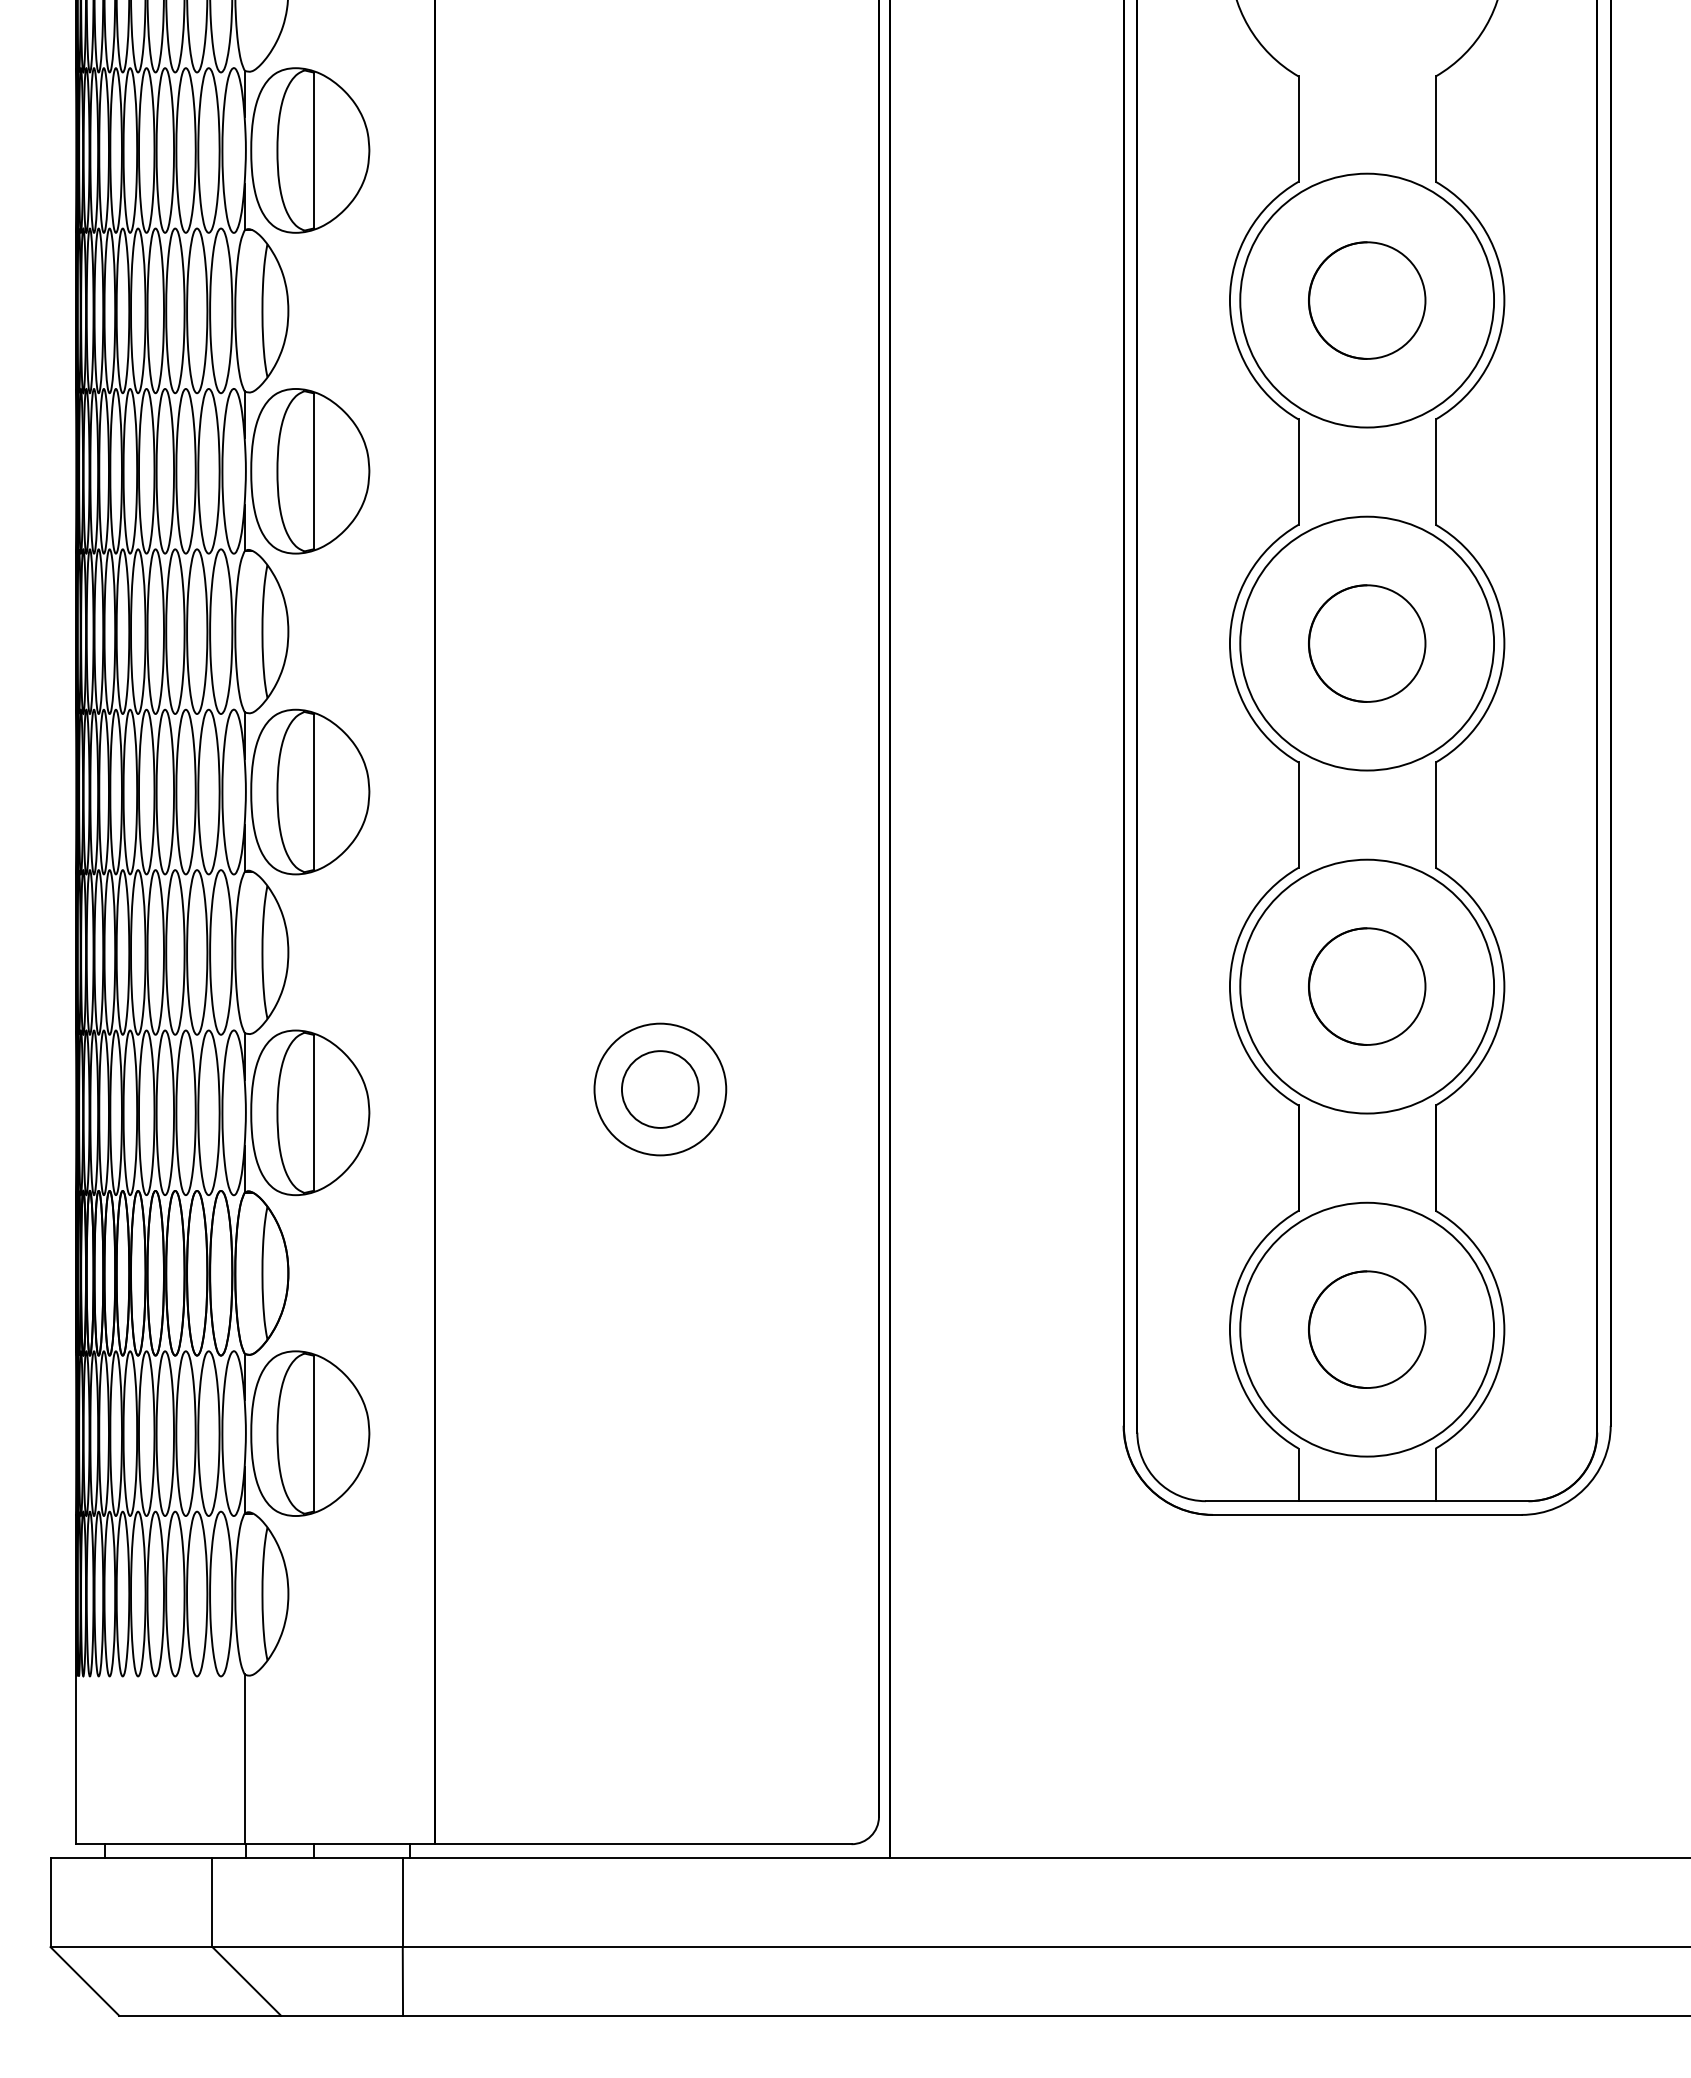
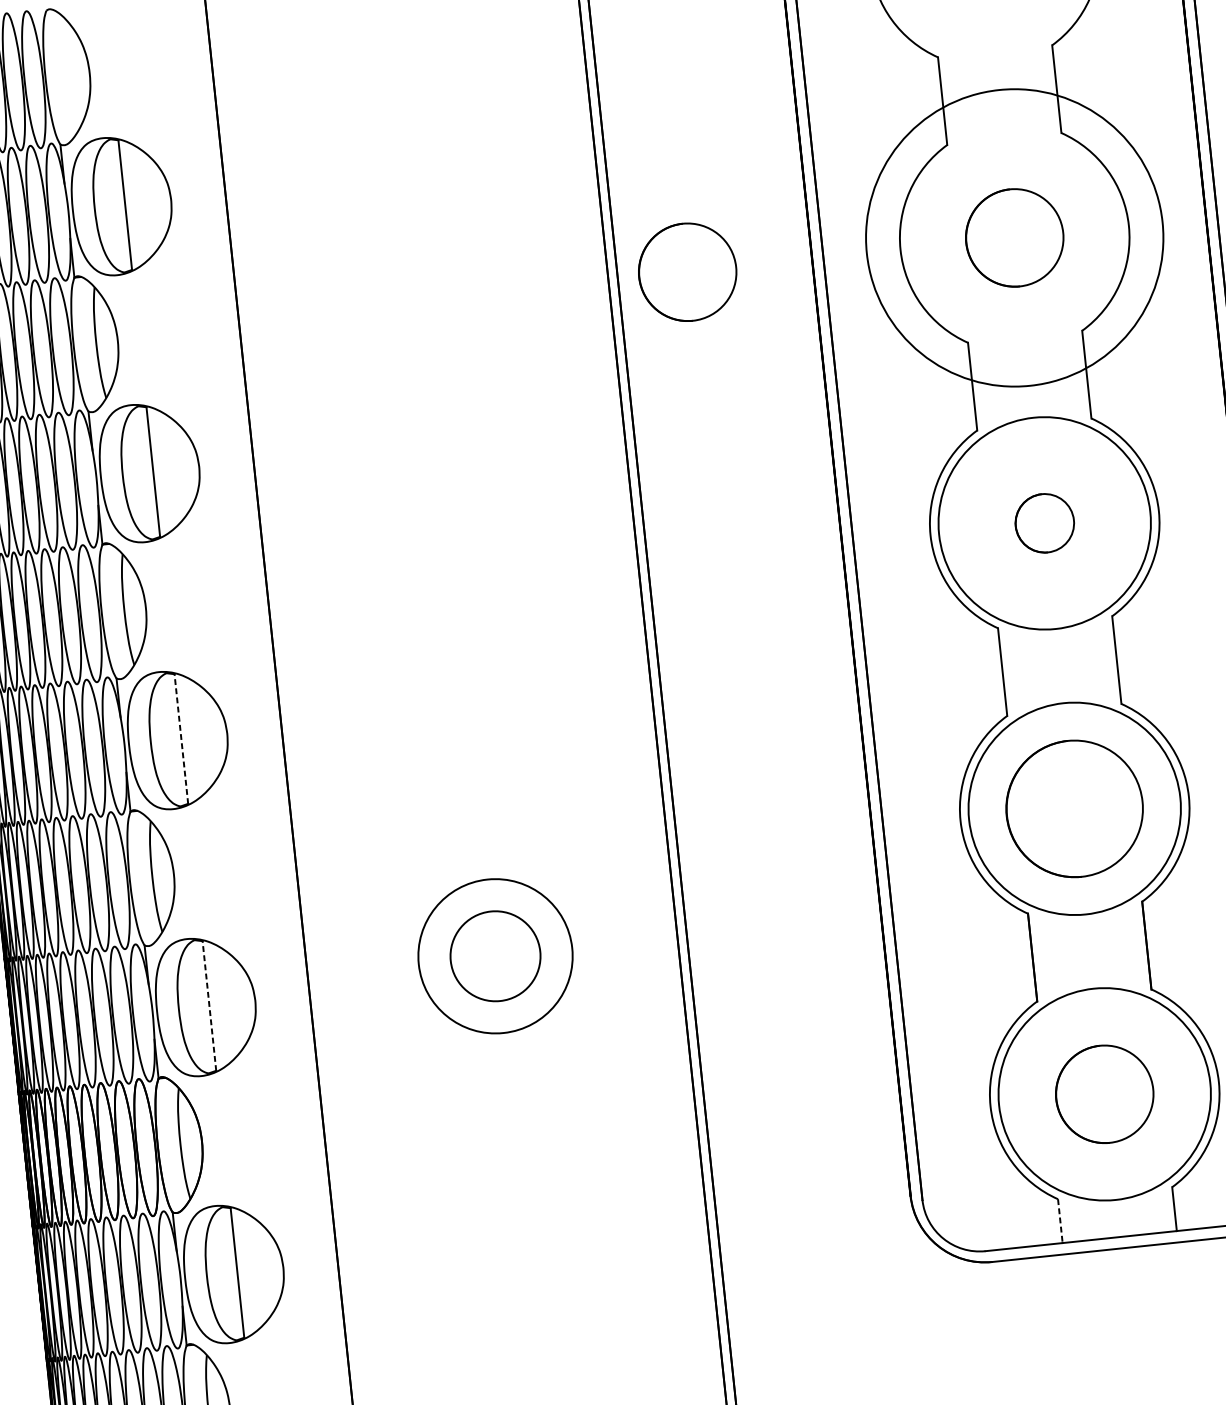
circle: (974, 300) -> (687, 272), added
circle: (1367, 300) -> (1014, 237), size x1.4
circle: (1367, 643) -> (1044, 523), size x0.6
line: (314, 791) -> (181, 738), solid -> dashed
circle: (1367, 986) -> (1074, 808), size x1.4
circle: (659, 1089) -> (494, 956), size x1.4
circle: (660, 1089) -> (495, 956), size x1.4
line: (314, 1112) -> (209, 1005), solid -> dashed
line: (1298, 1475) -> (1060, 1221), solid -> dashed

